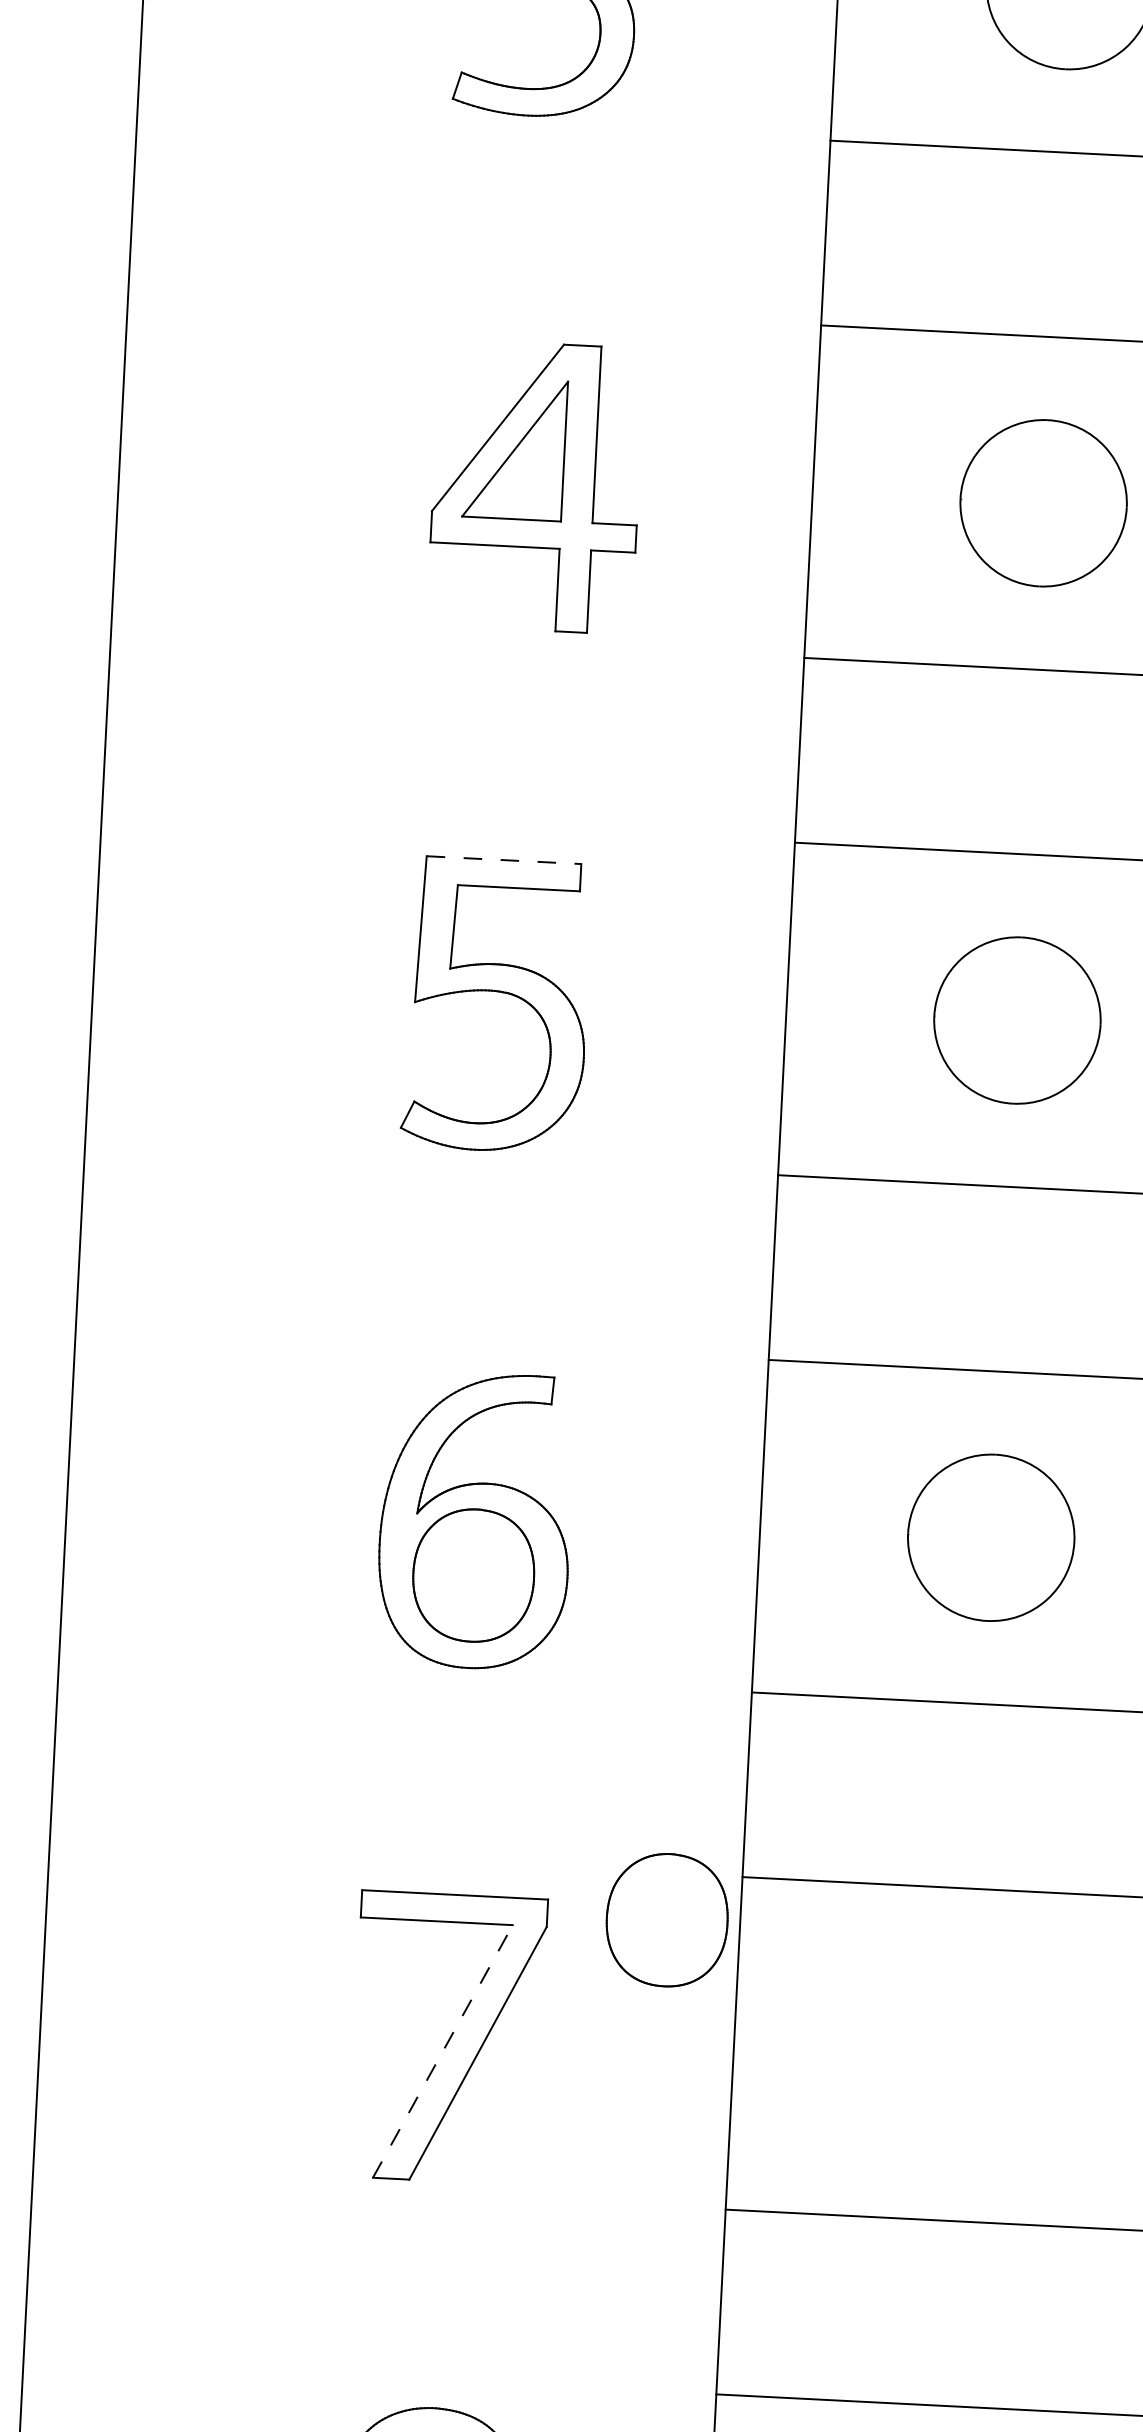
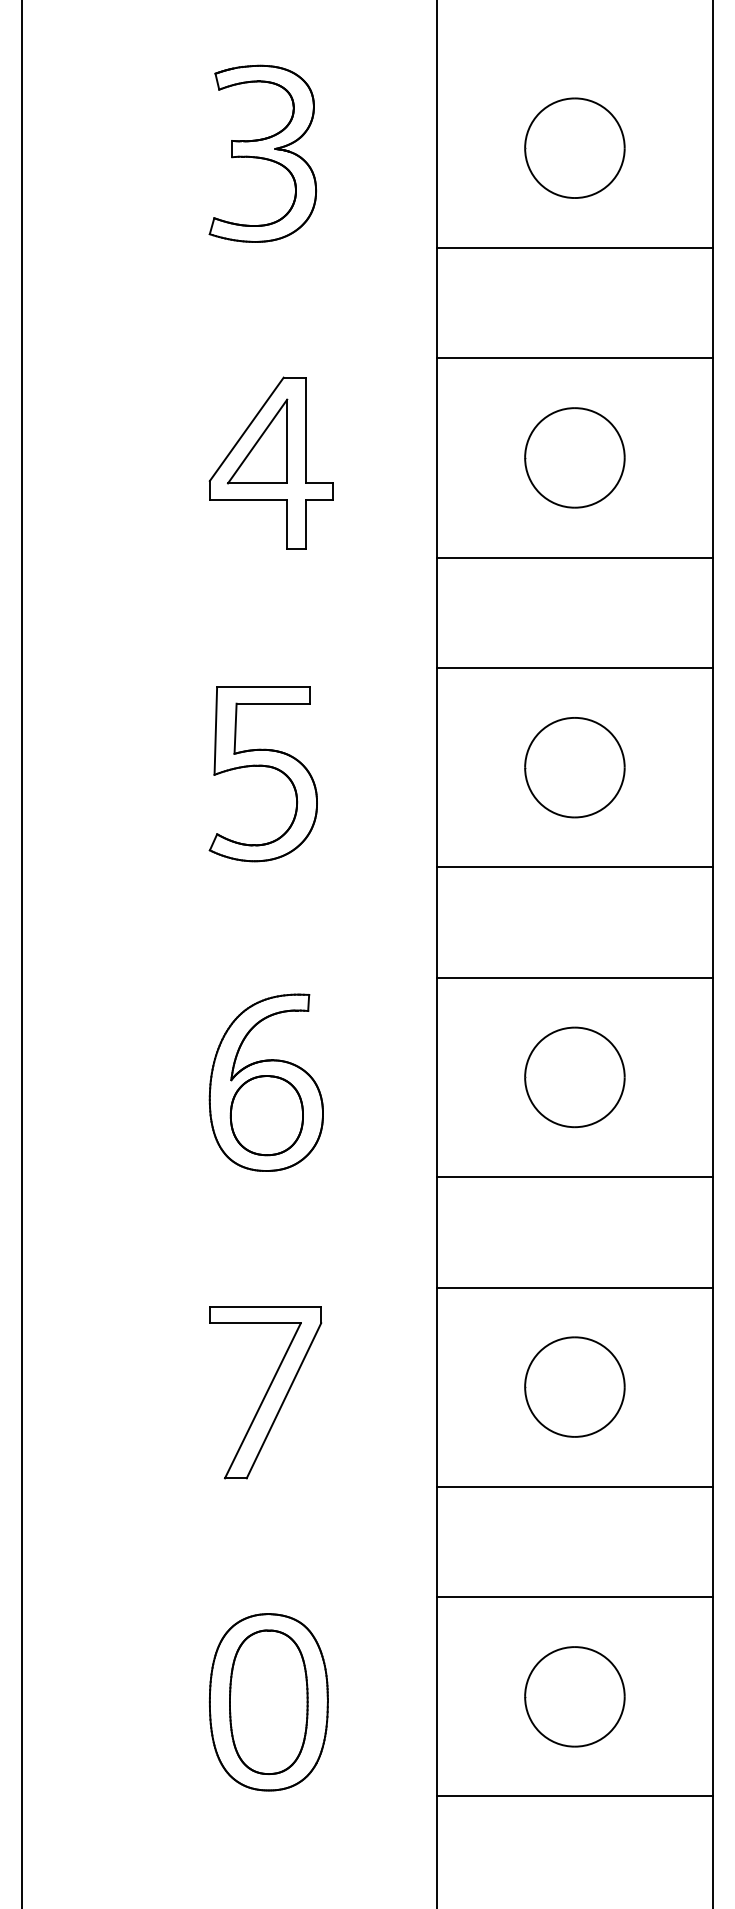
line: (504, 860) -> (263, 687), dashed -> solid
part: (666, 1919) -> (392, 1315), removed
line: (443, 2051) -> (263, 1400), dashed -> solid
part: (964, 2053) -> (574, 1386), added

